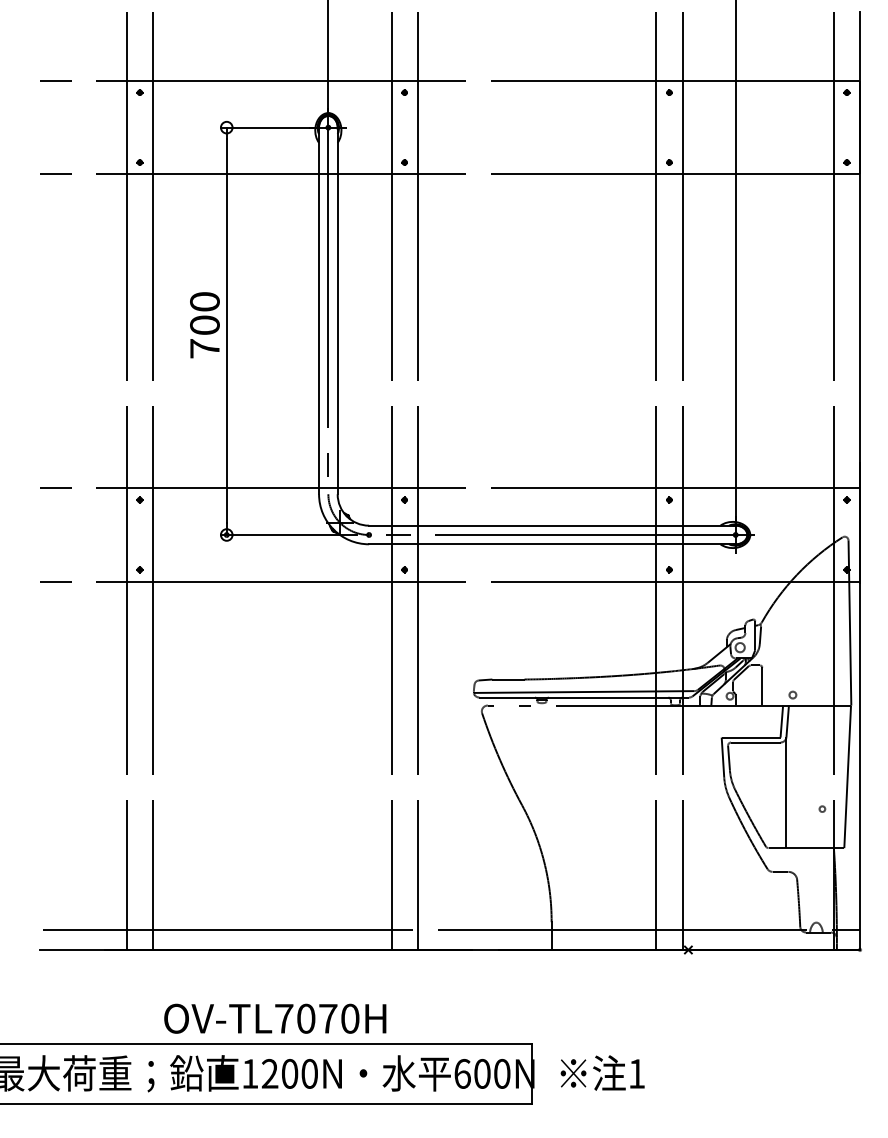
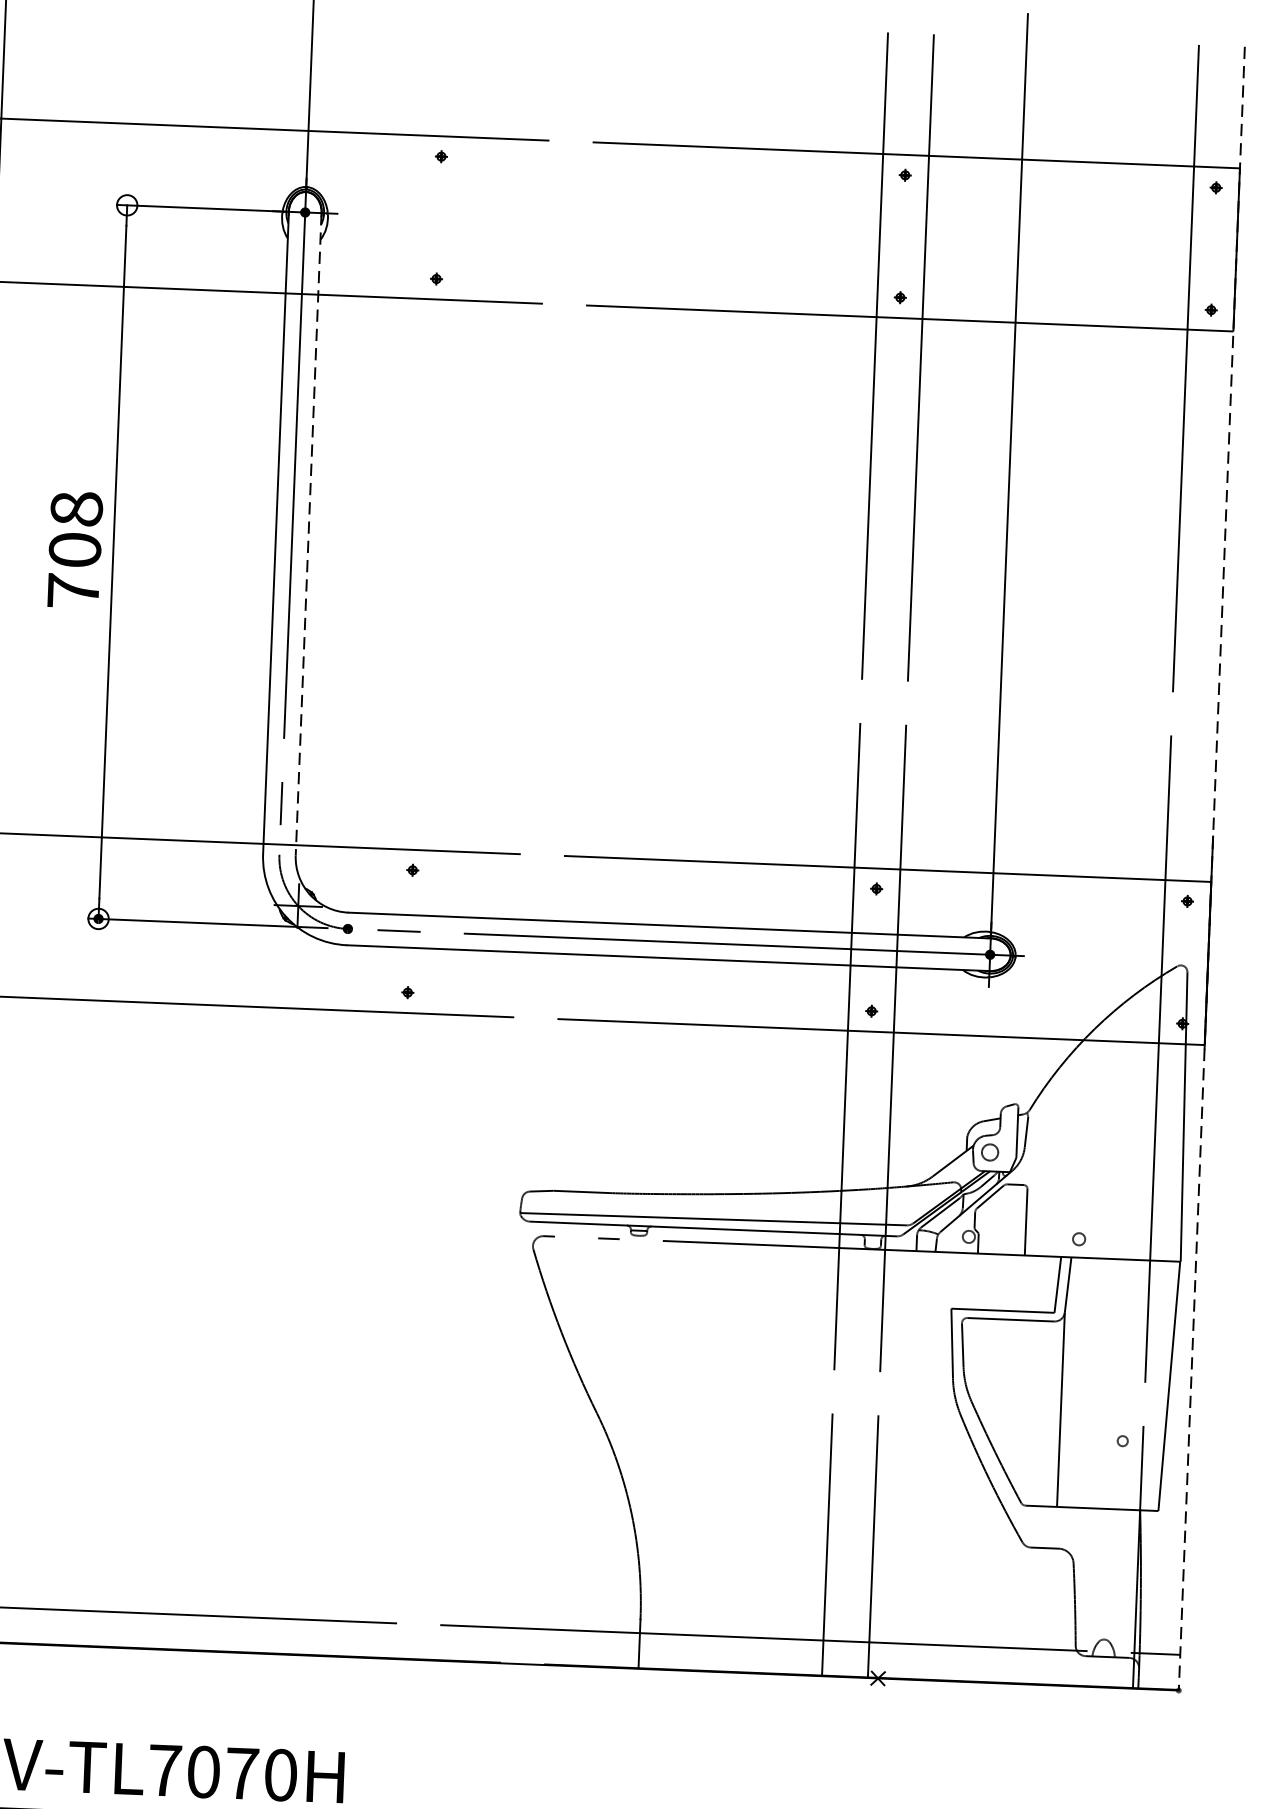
text: (204, 301) -> (75, 508), 700 -> 708
line: (337, 311) -> (308, 535), solid -> dashed
line: (391, 480) -> (391, 835), removed
line: (417, 480) -> (436, 836), removed
line: (860, 481) -> (1212, 869), solid -> dashed

